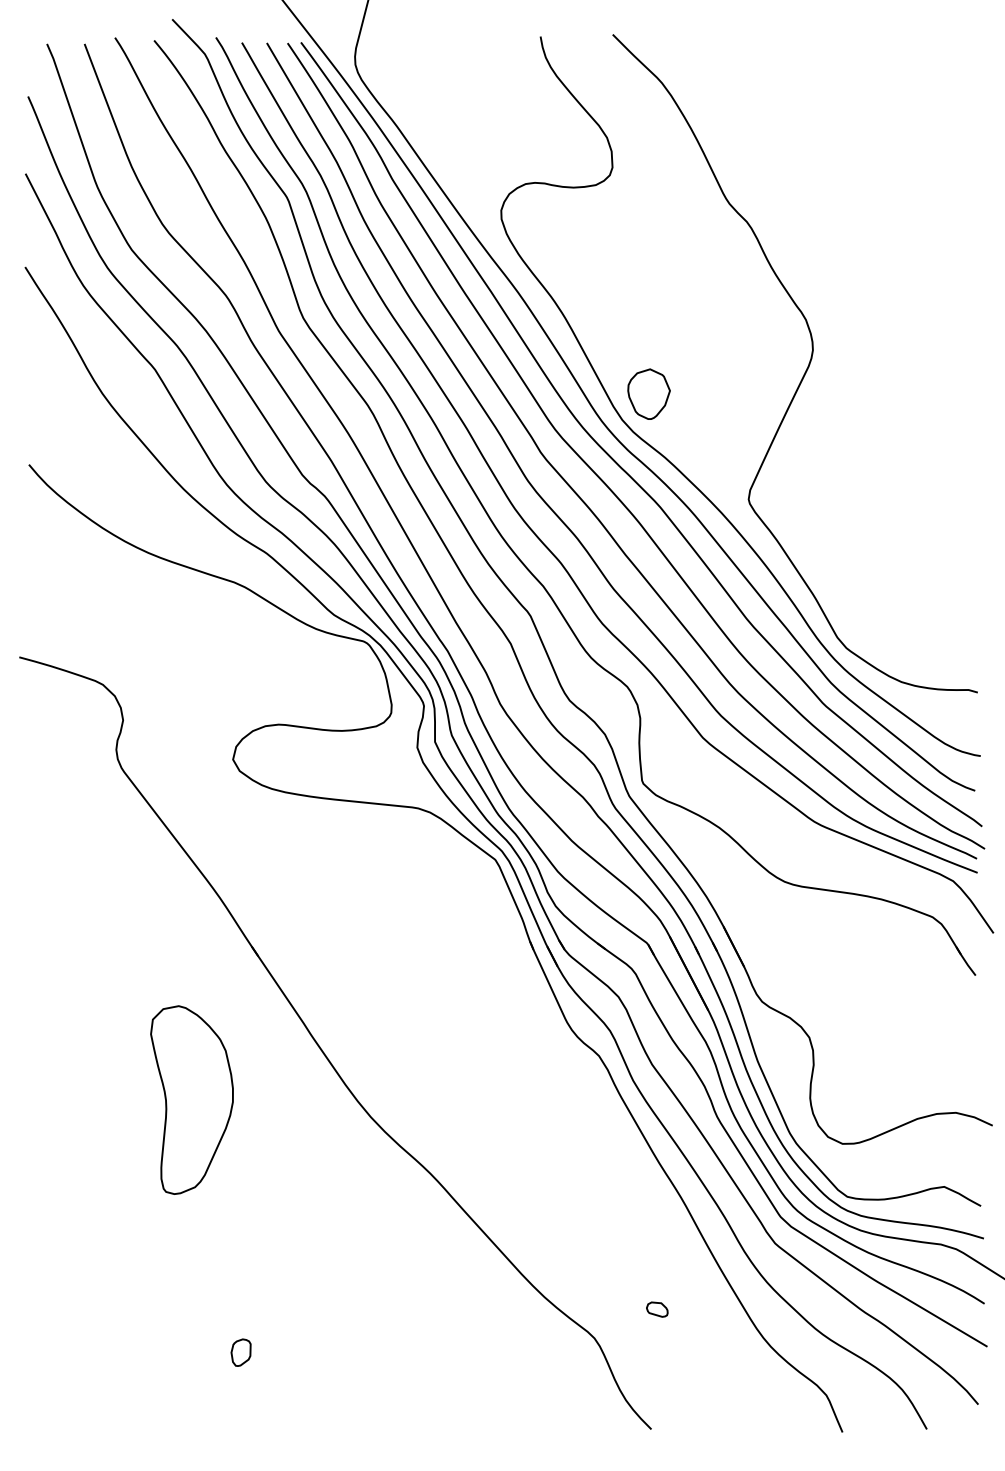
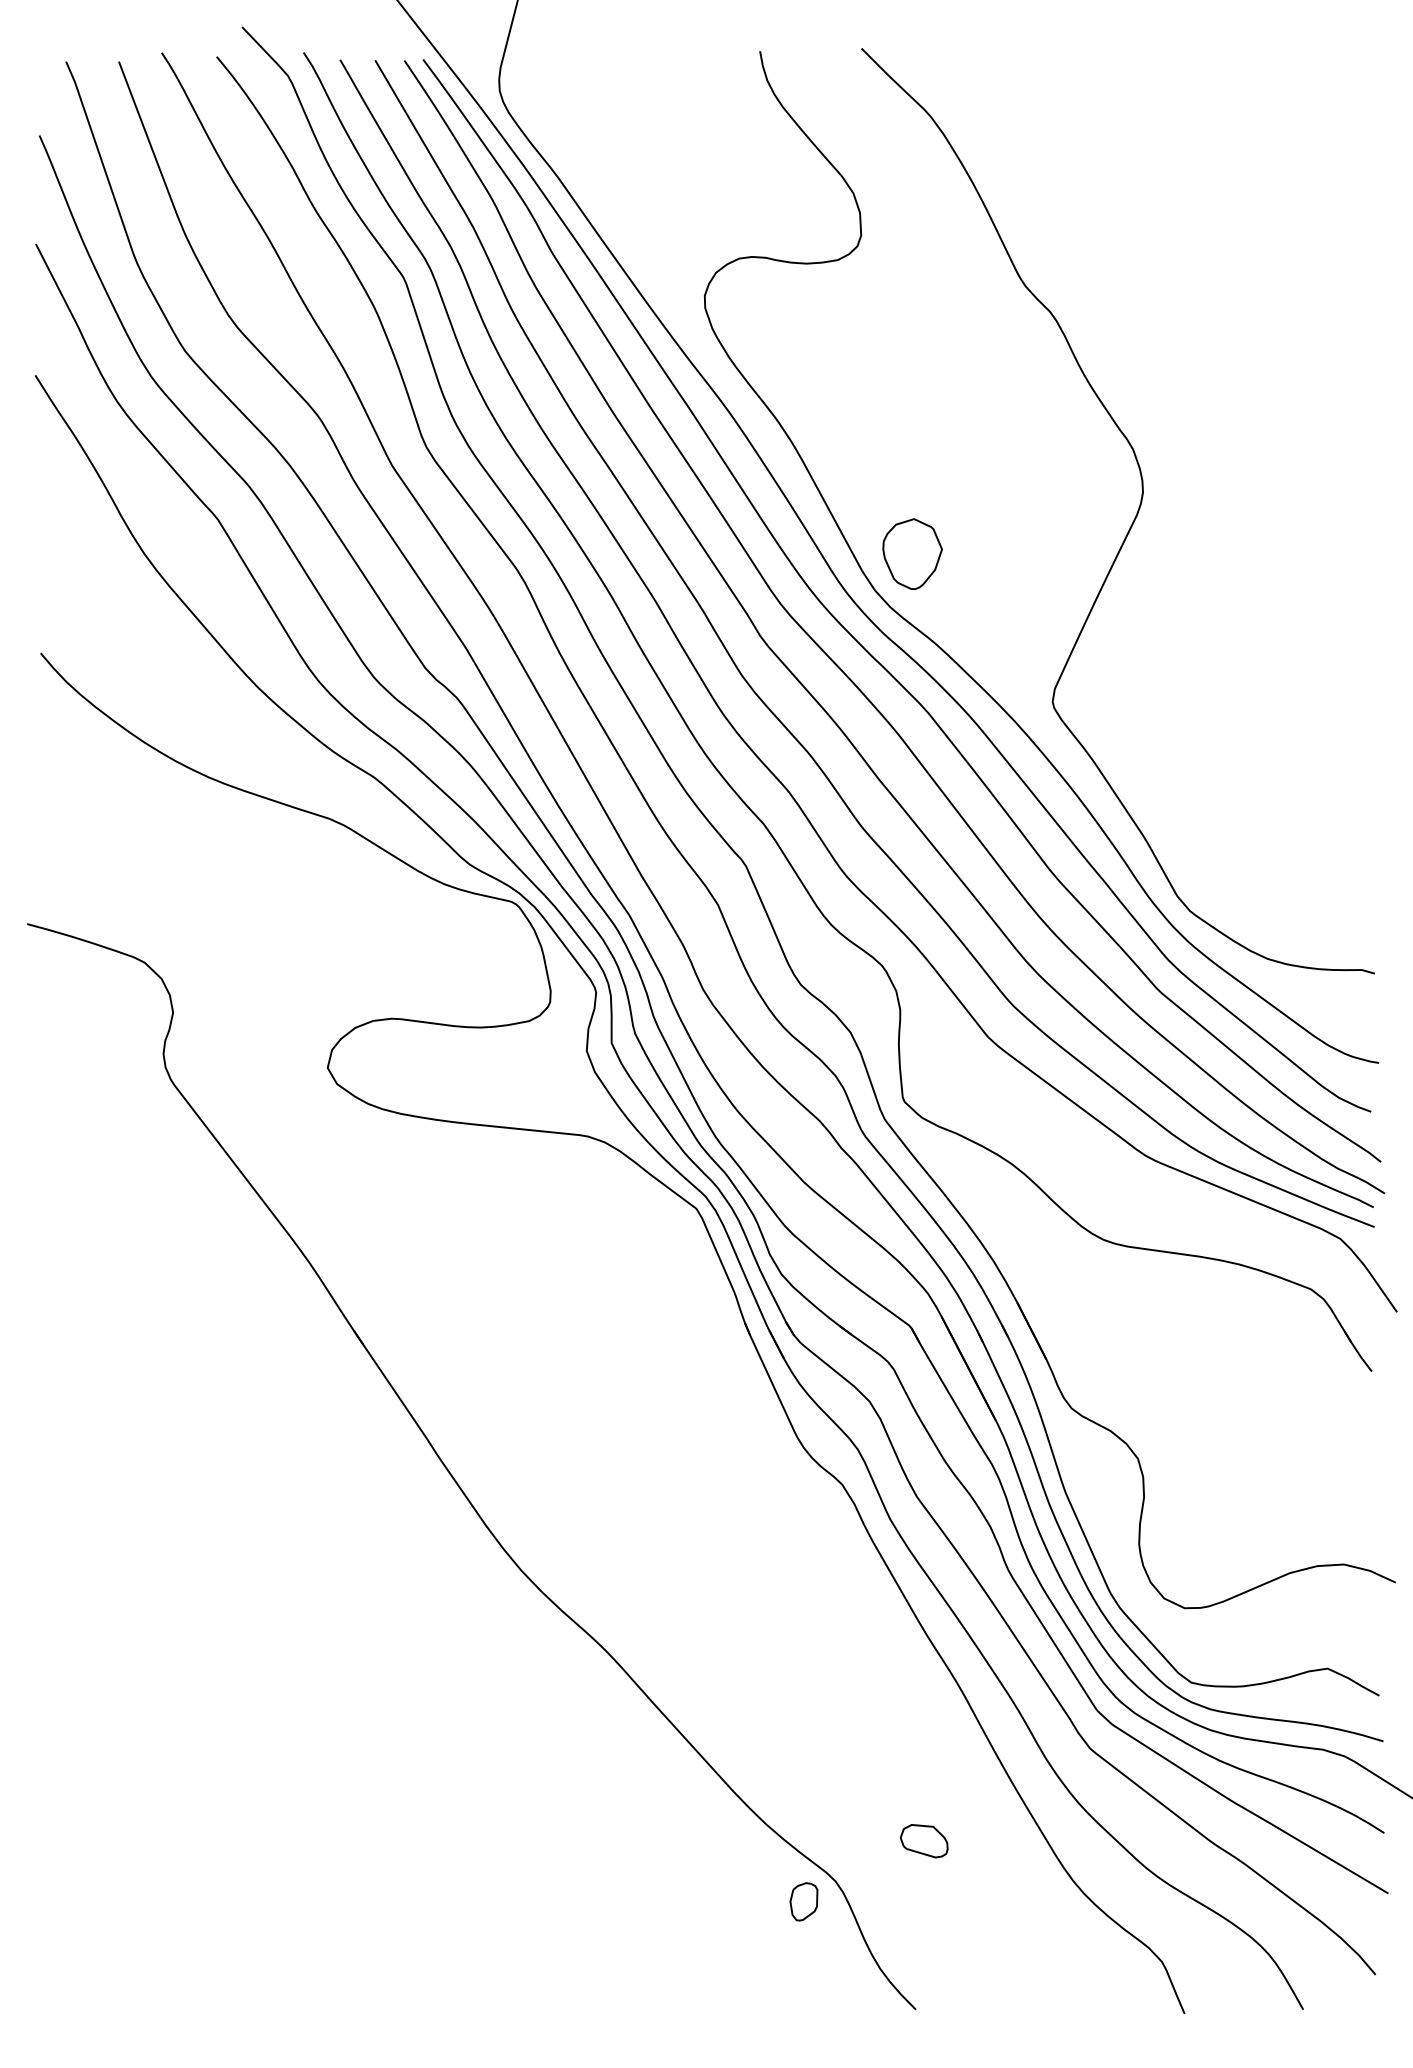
part: (191, 1099) -> (269, 1546), removed
part: (656, 1309) -> (923, 1841), size x1.6
part: (240, 1352) -> (803, 1901), moved

